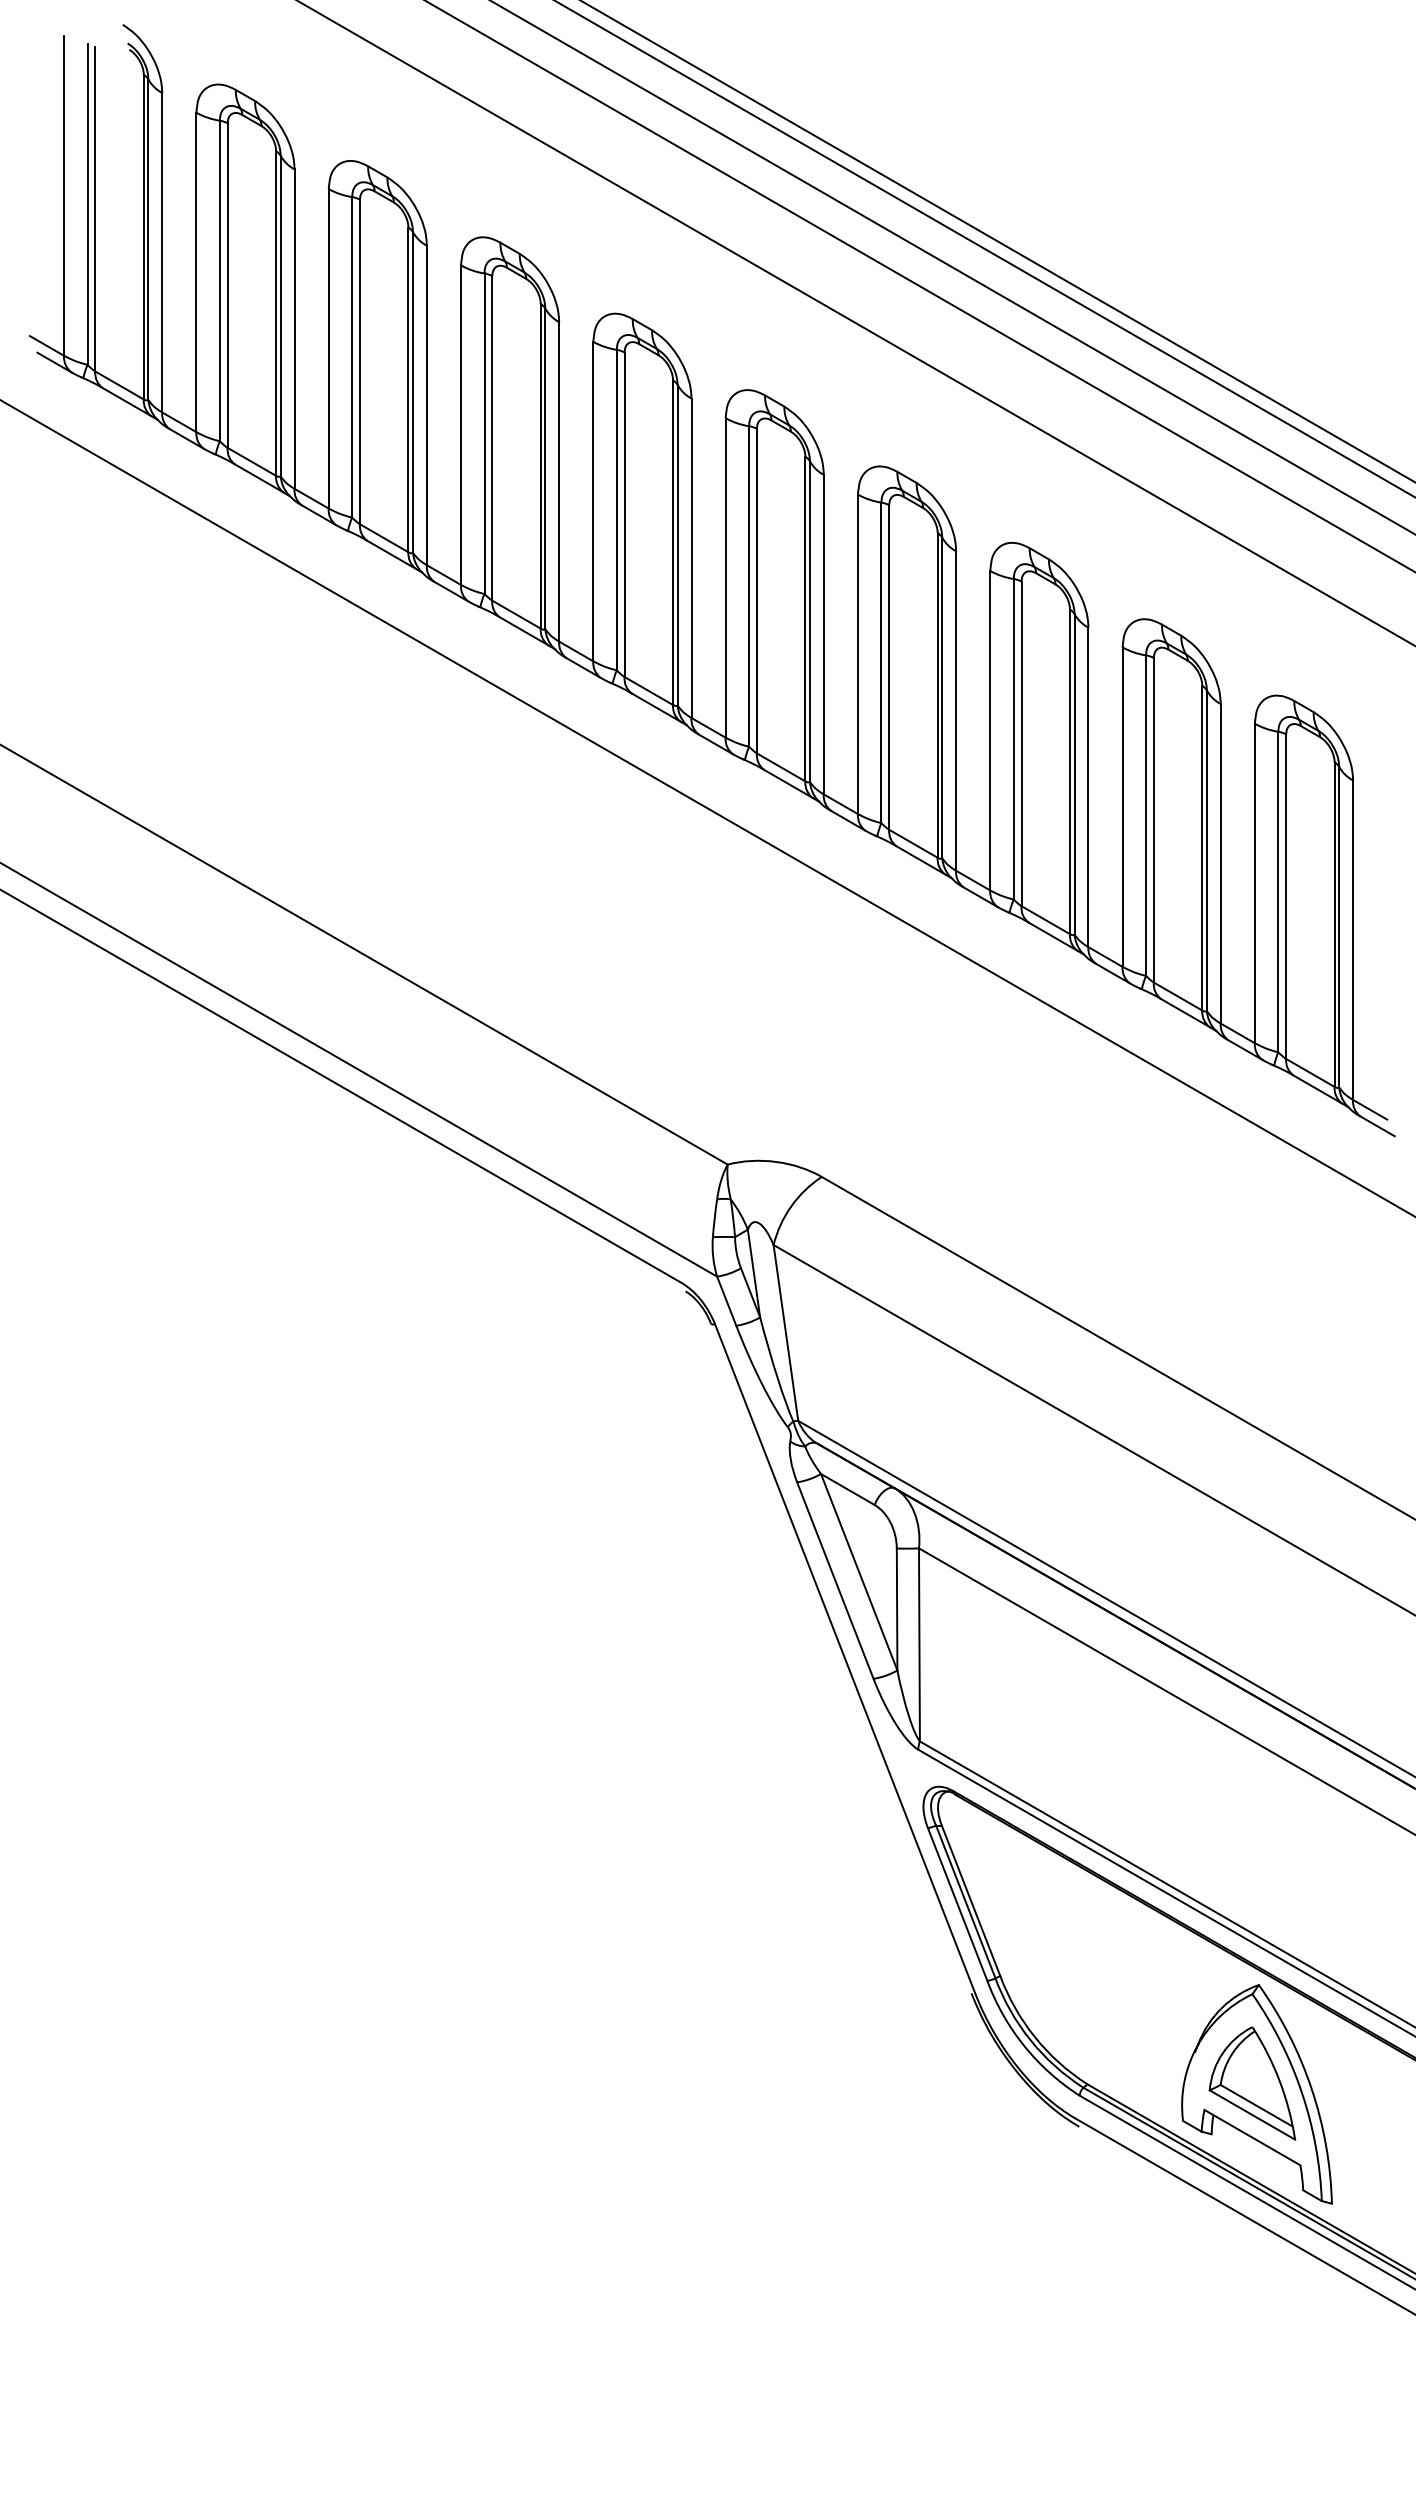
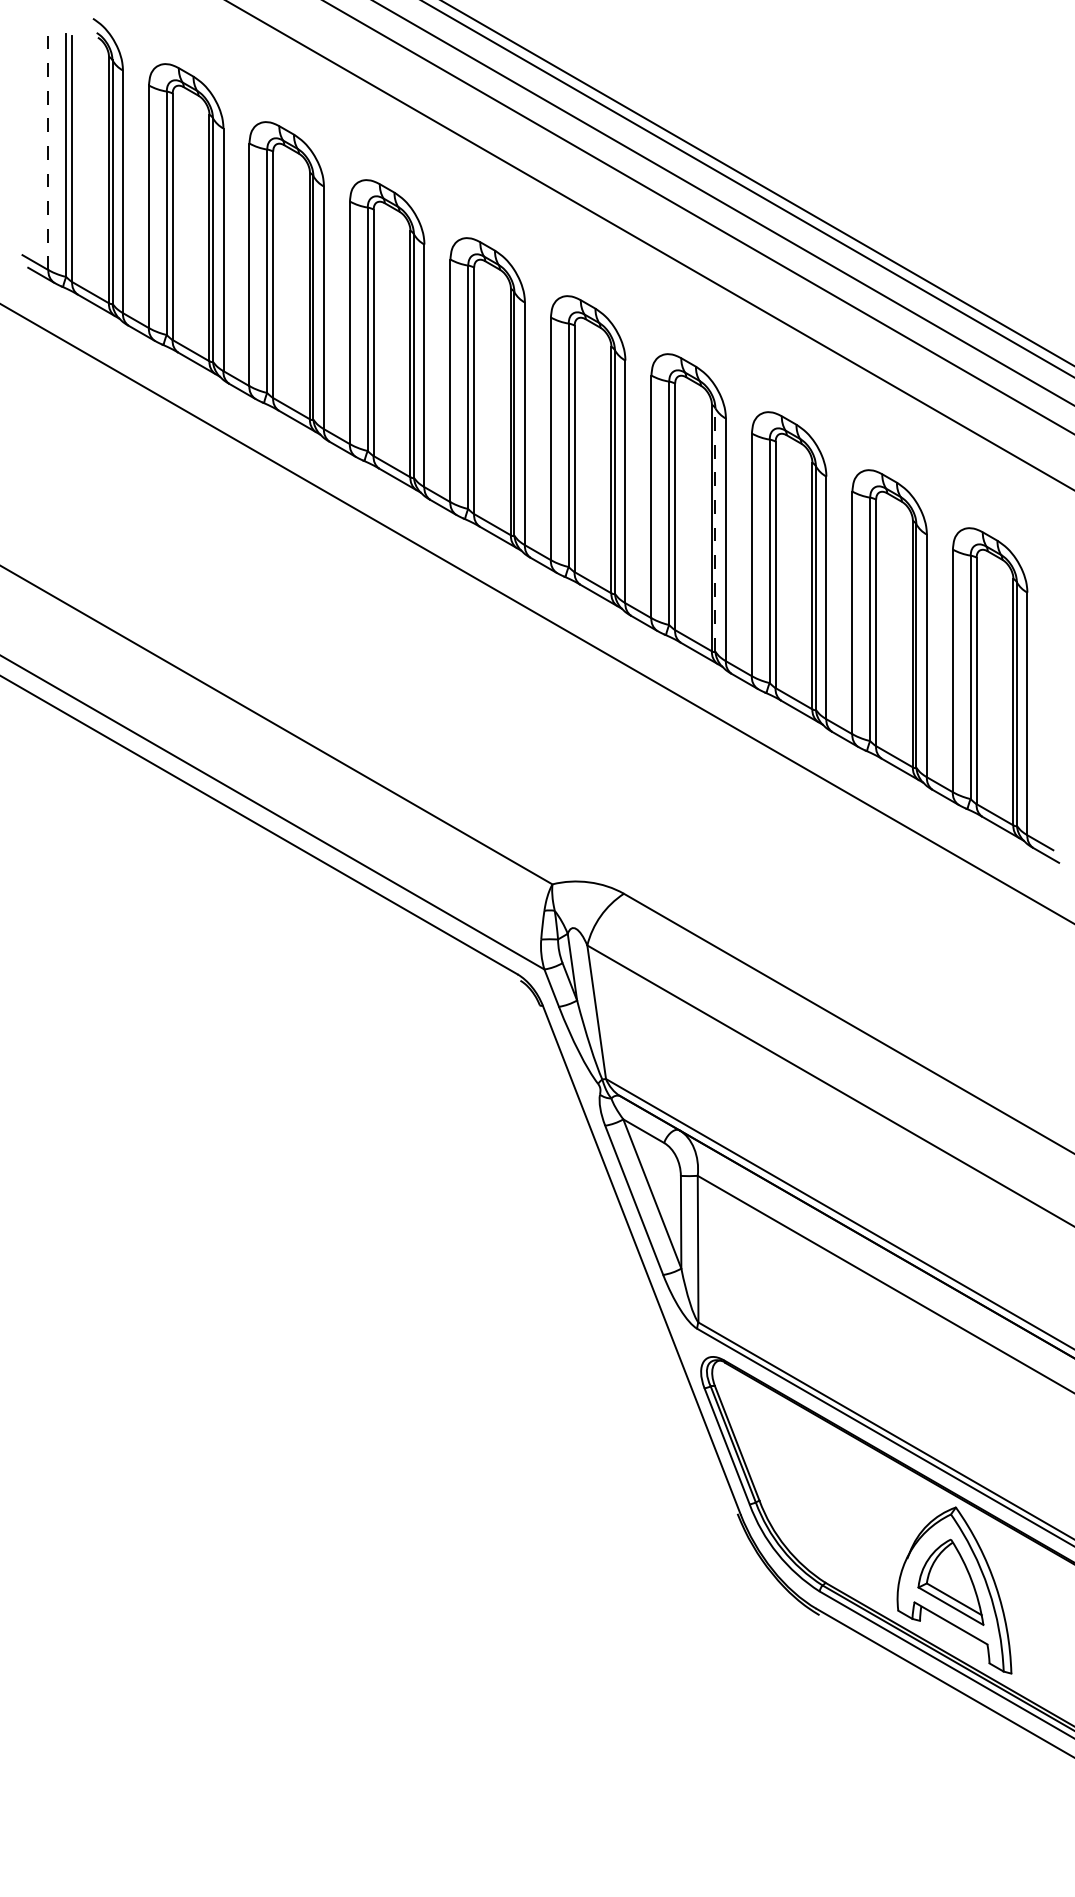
line: (64, 196) -> (48, 149), solid -> dashed
line: (942, 697) -> (715, 529), solid -> dashed

